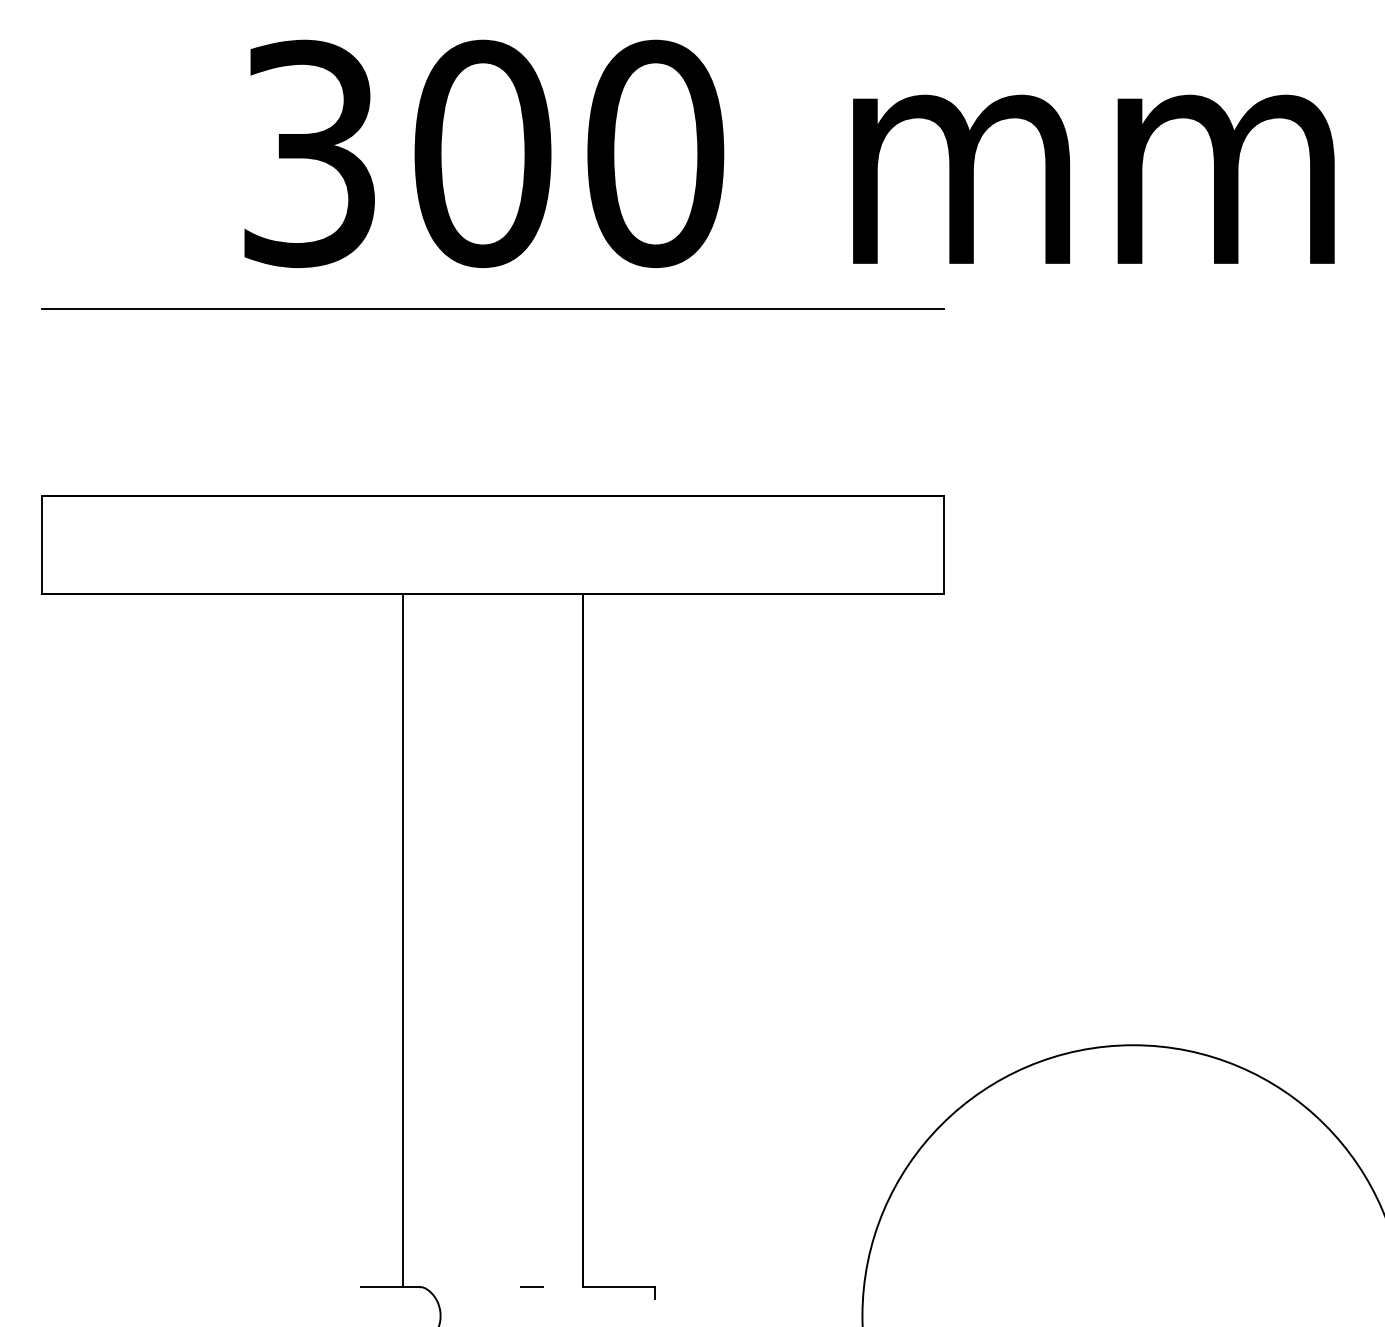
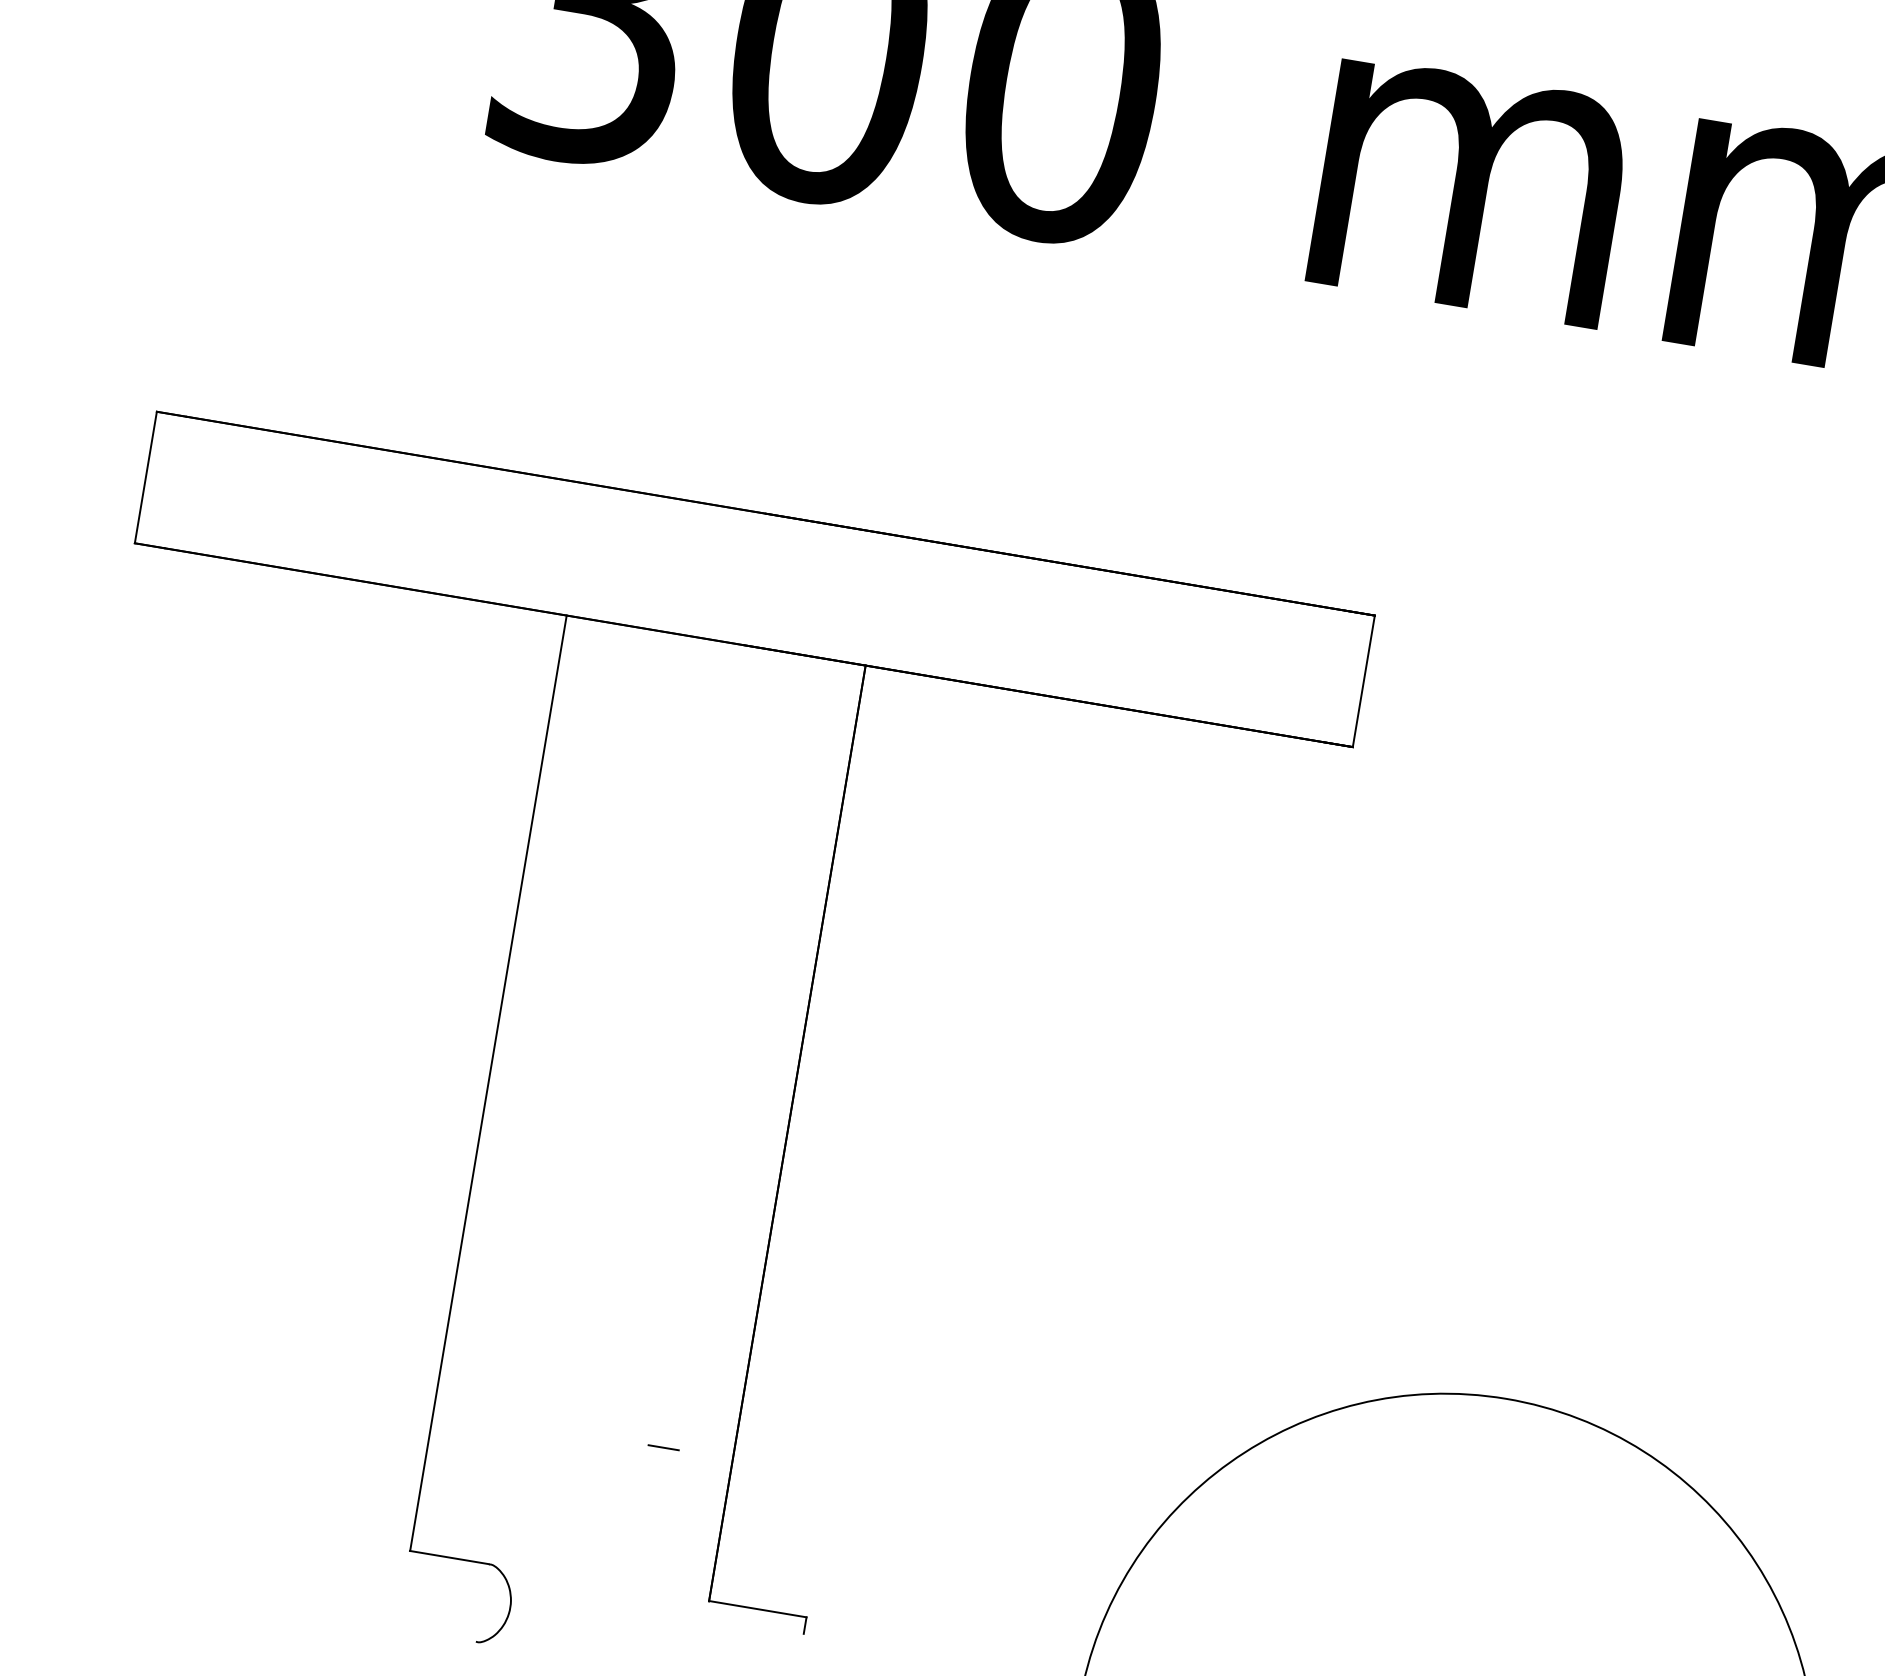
line: (492, 309) -> (807, 261), removed
line: (402, 940) -> (488, 1083), moved
line: (531, 1286) -> (663, 1446), moved

